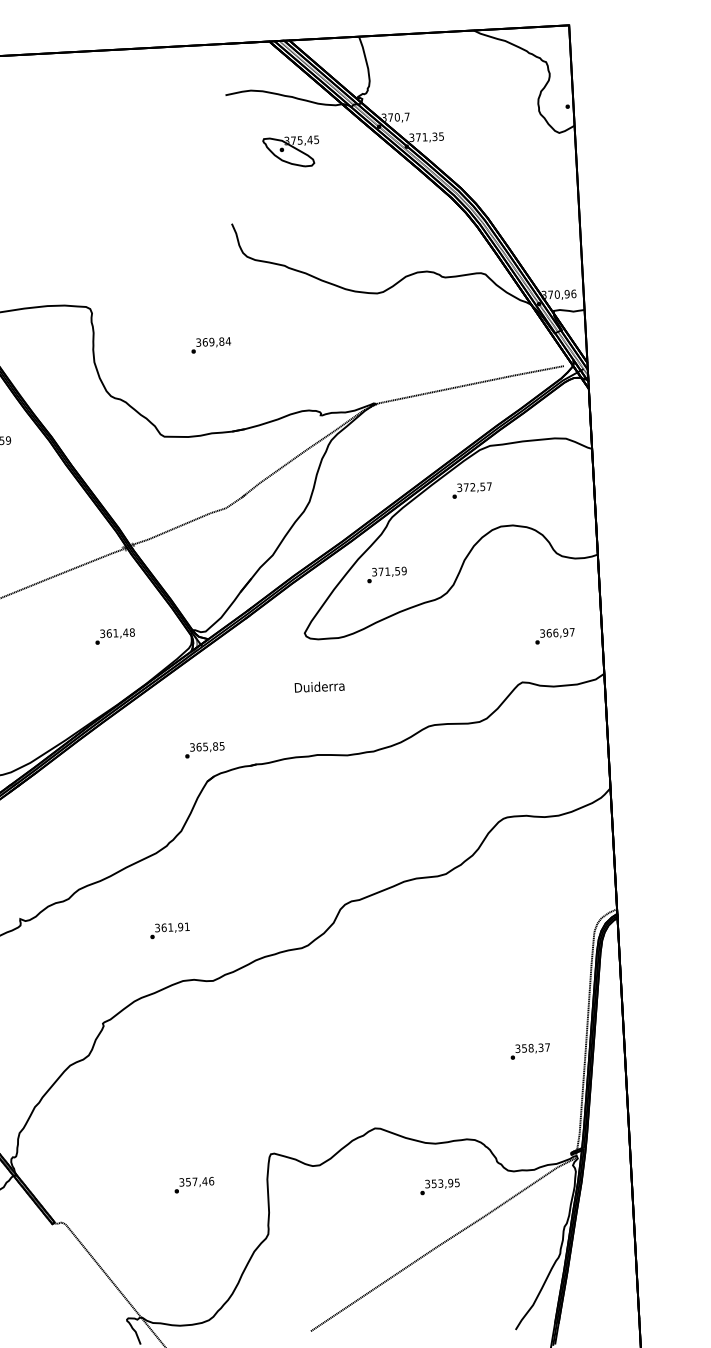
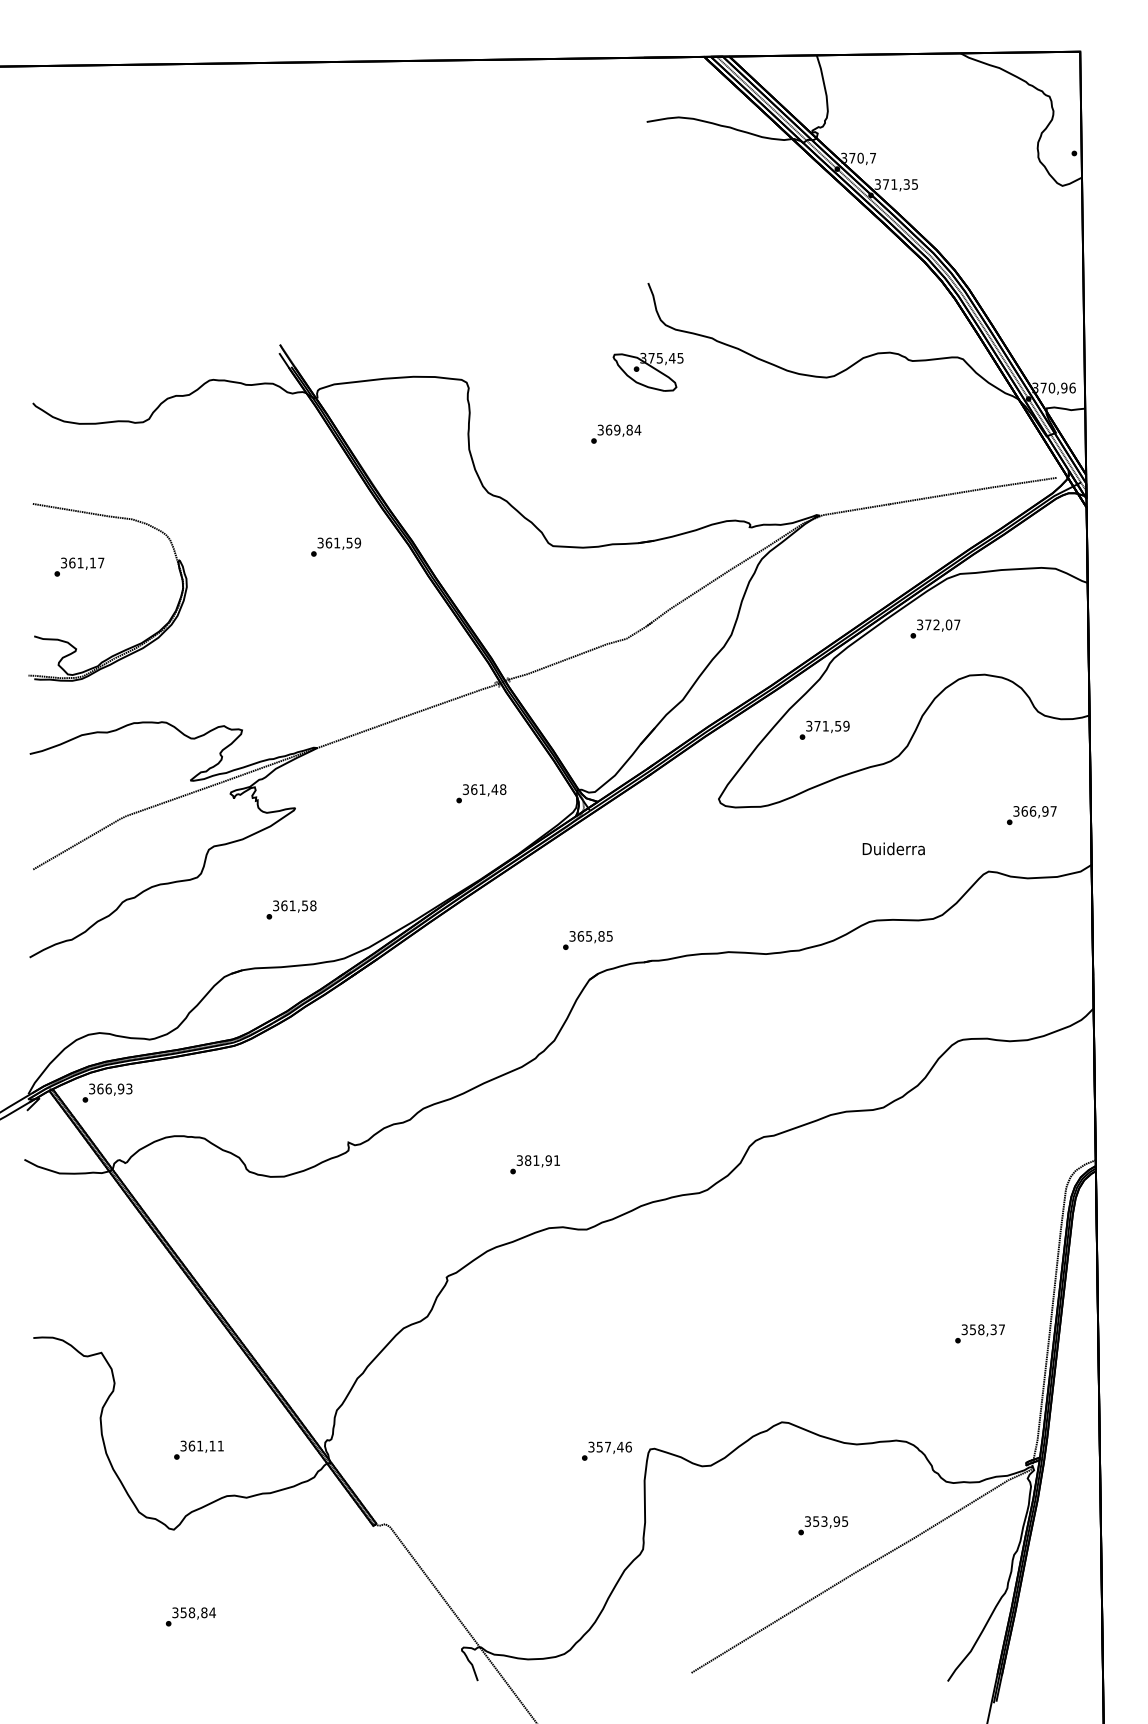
part: (290, 151) -> (647, 371), moved
text: (482, 486) -> (948, 624), 372,57 -> 372,07
text: (319, 686) -> (893, 848), moved
text: (164, 927) -> (528, 1160), 361,91 -> 381,91
text: (193, 1184) -> (606, 1450), moved
text: (440, 1186) -> (823, 1525), moved

